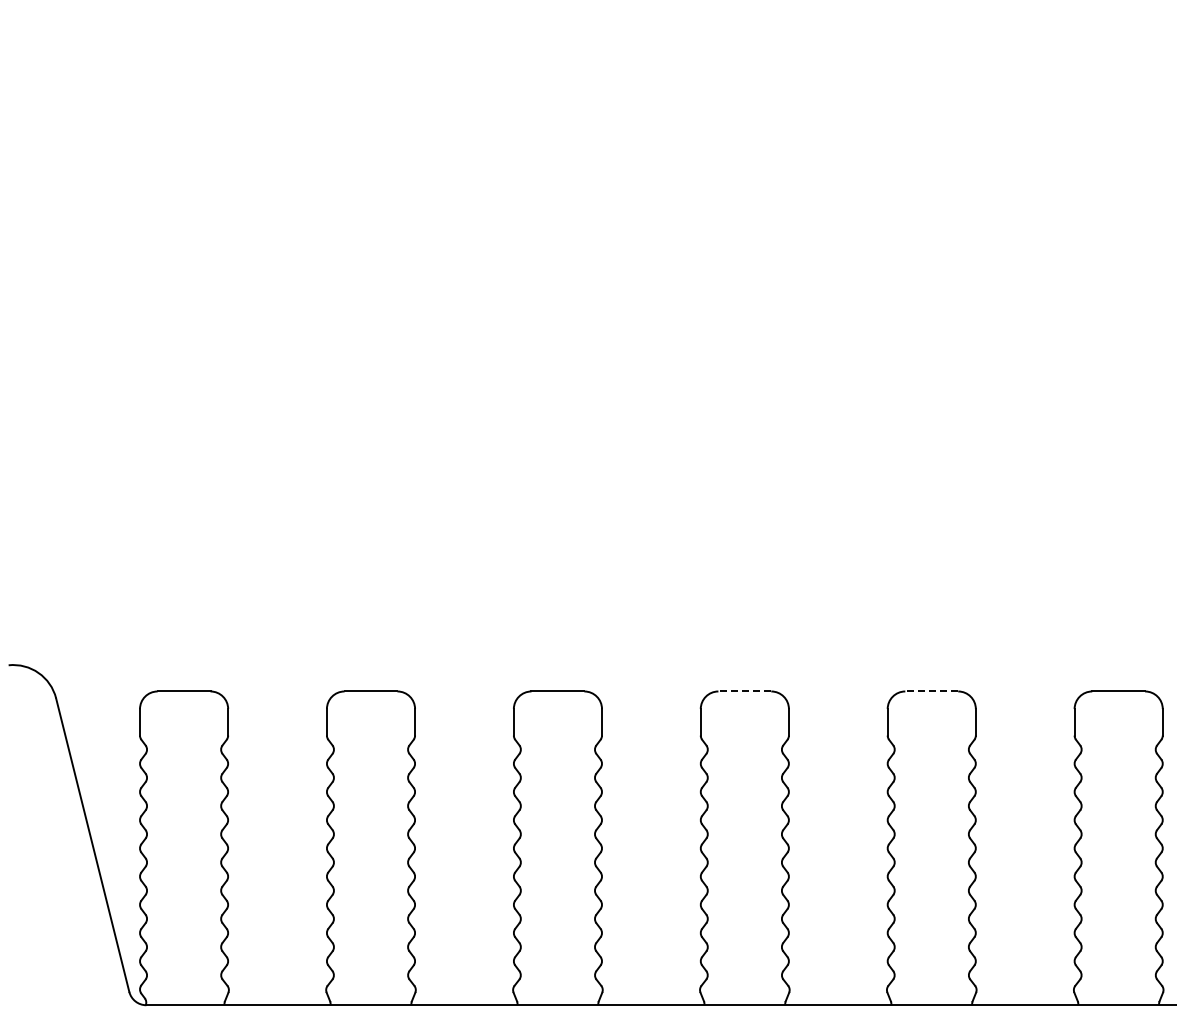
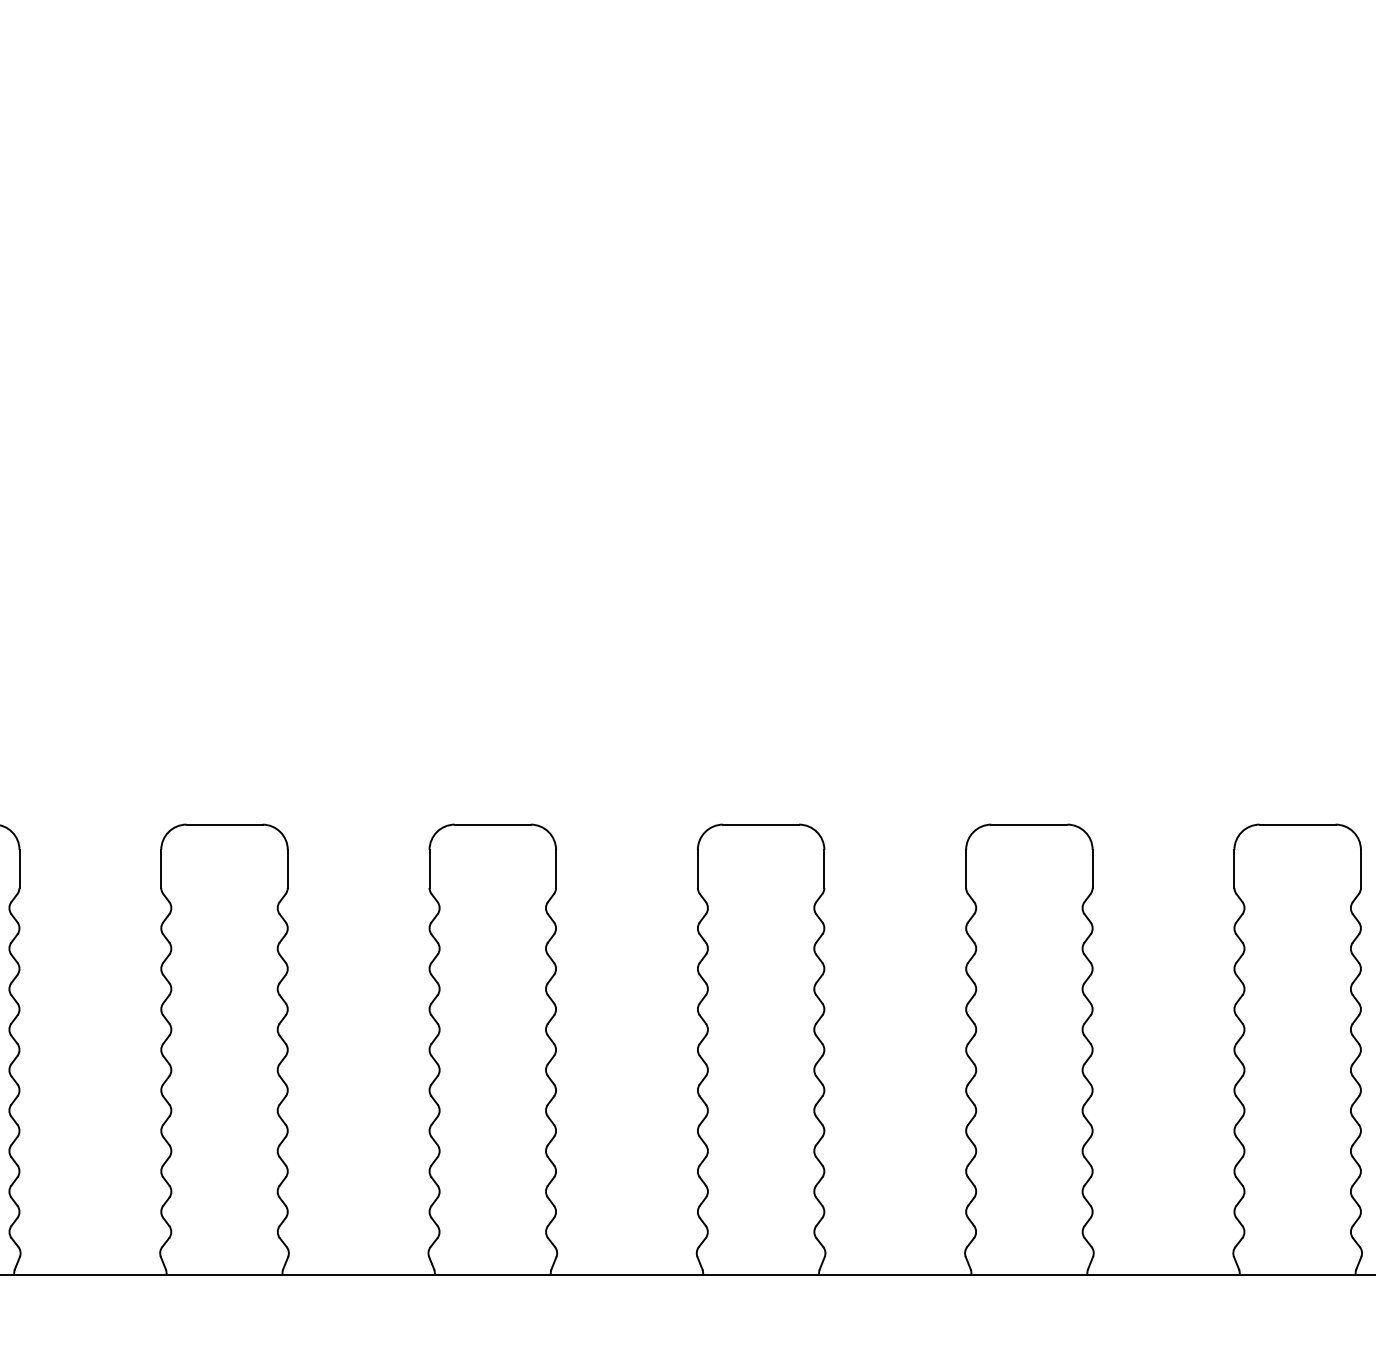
line: (744, 691) -> (760, 824), dashed -> solid
line: (931, 691) -> (1028, 824), dashed -> solid

